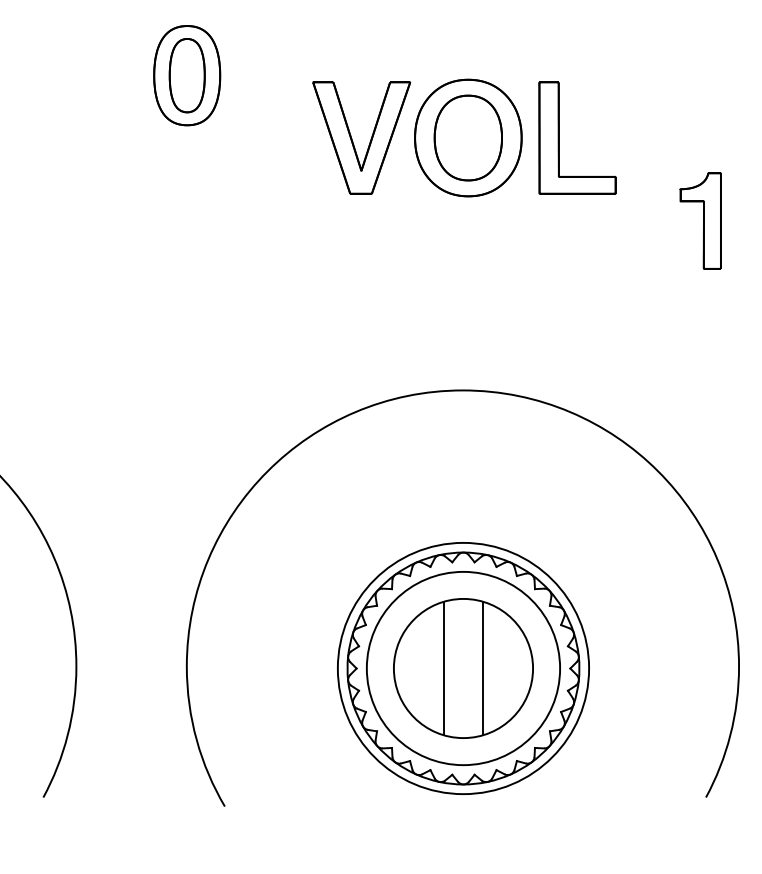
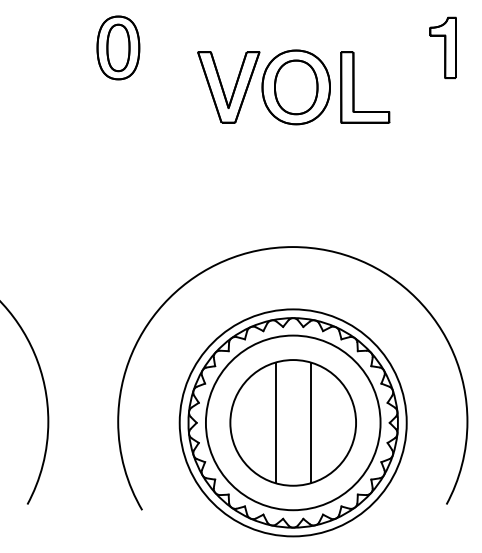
part: (699, 220) -> (442, 47), moved
part: (462, 667) -> (292, 422), size x1.43

